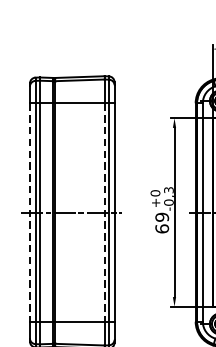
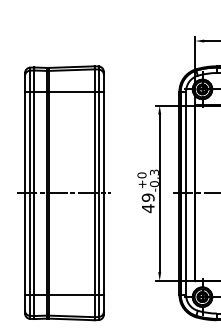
line: (30, 212) -> (25, 193), dashed -> solid
line: (104, 212) -> (94, 193), dashed -> solid
text: (161, 228) -> (147, 208), 69 -> 49

